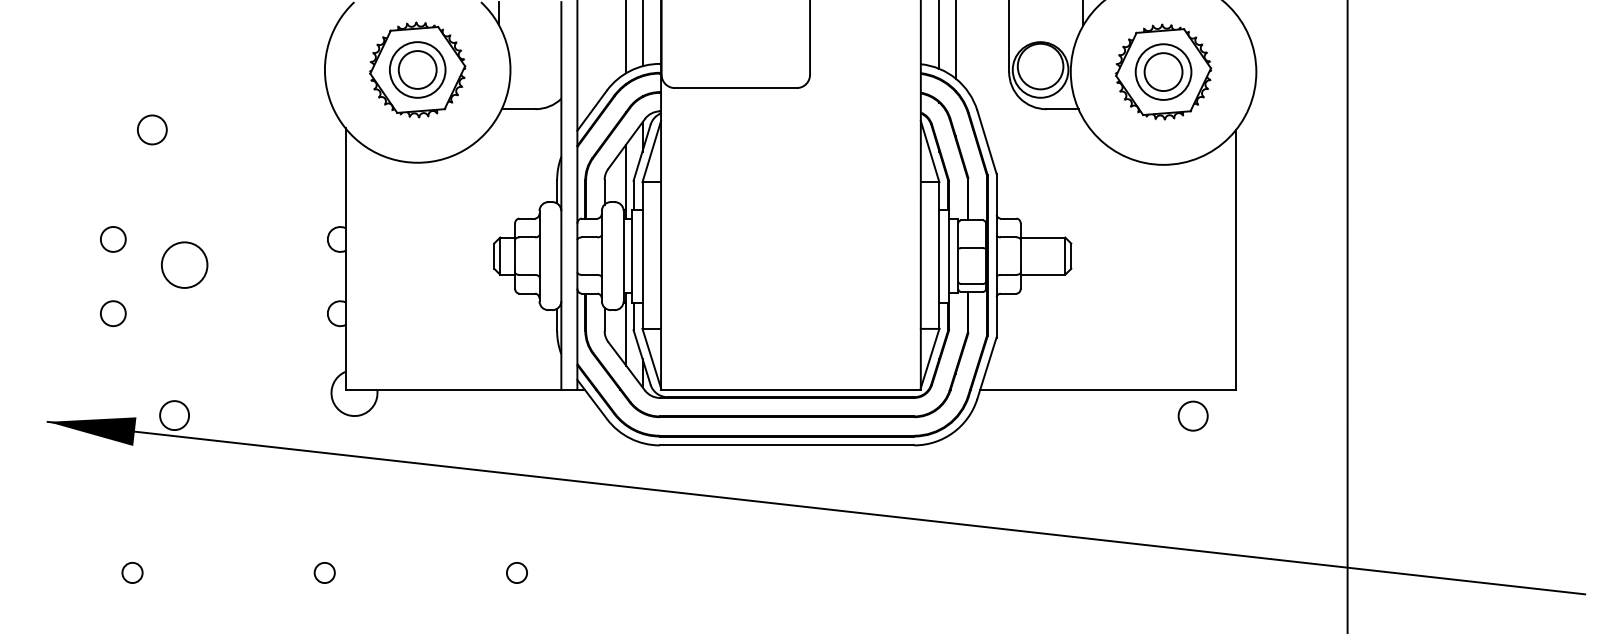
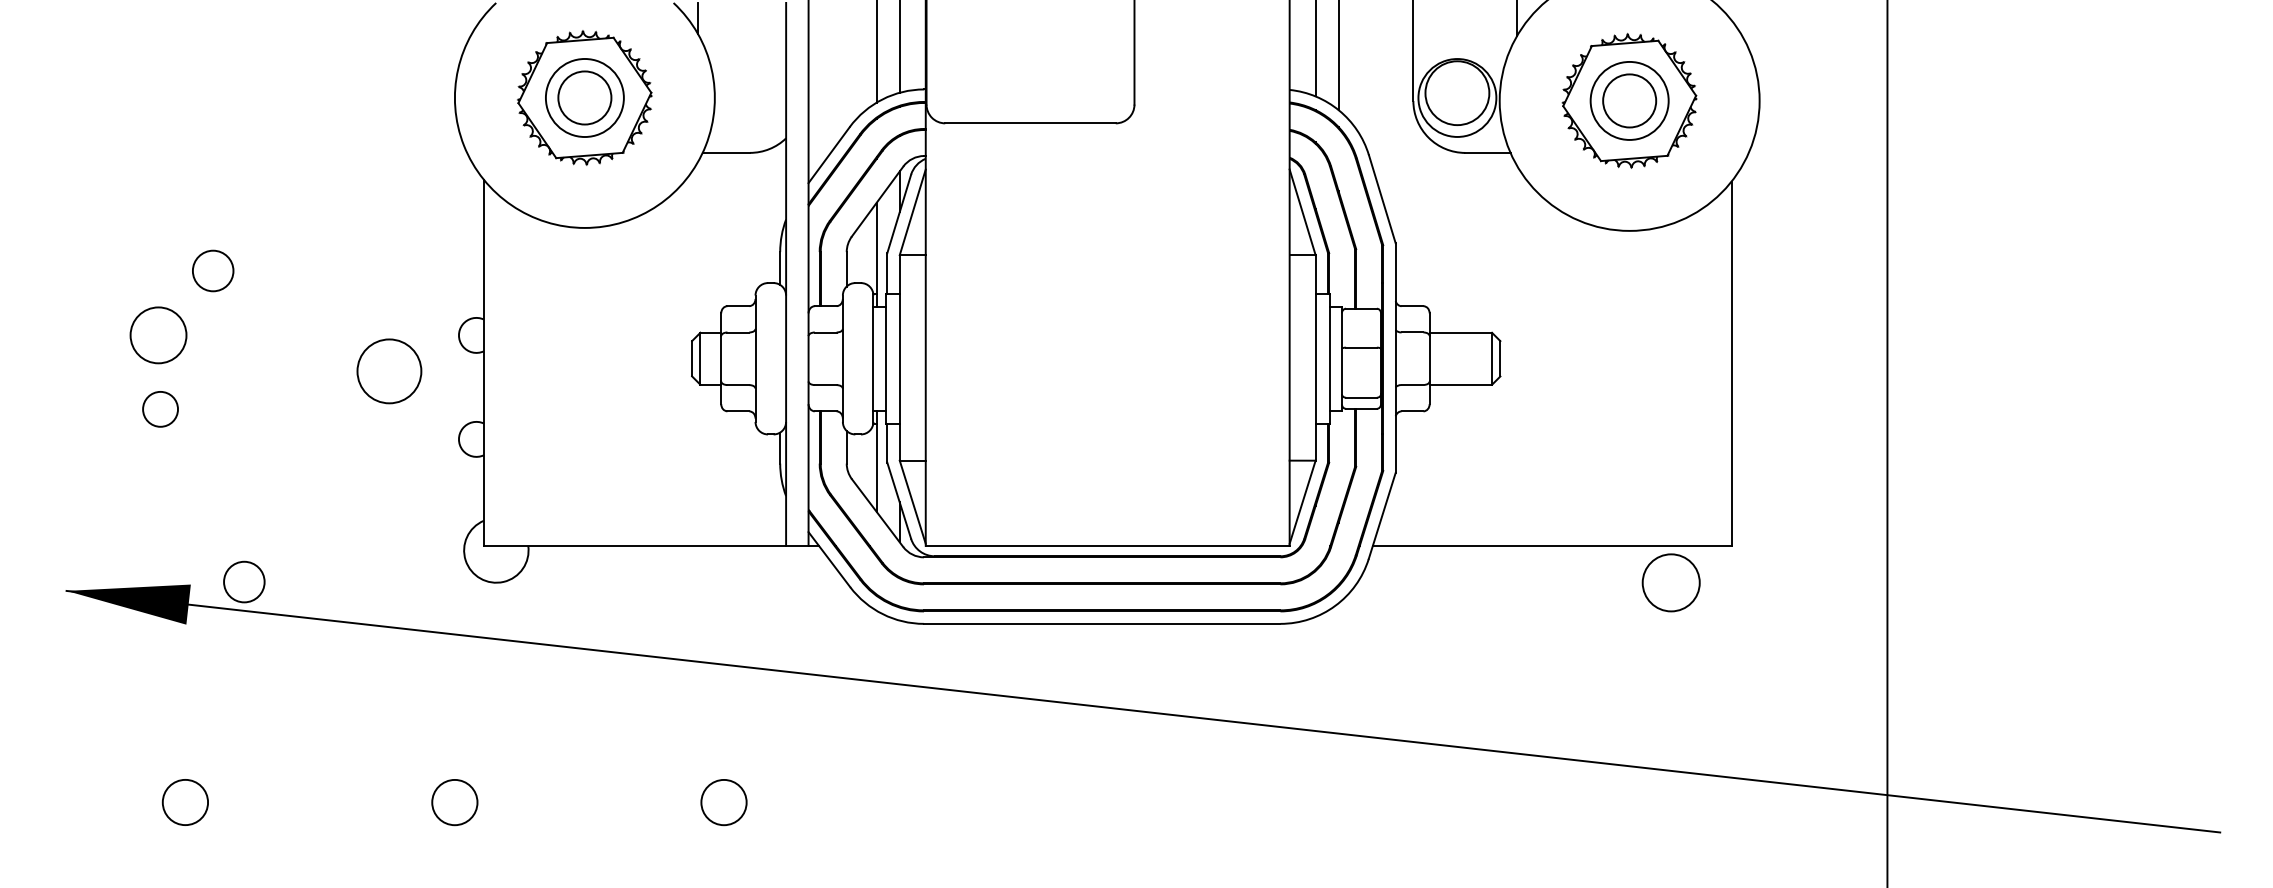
circle: (152, 129) -> (213, 270), moved
circle: (113, 238) -> (158, 334), size x1.6
circle: (184, 265) -> (389, 371), moved
circle: (113, 313) -> (160, 409), moved
circle: (1192, 415) -> (1670, 582), size x1.4
circle: (132, 572) -> (185, 802), size x1.6
circle: (324, 572) -> (454, 802), size x1.6
circle: (516, 572) -> (723, 802), size x1.6

